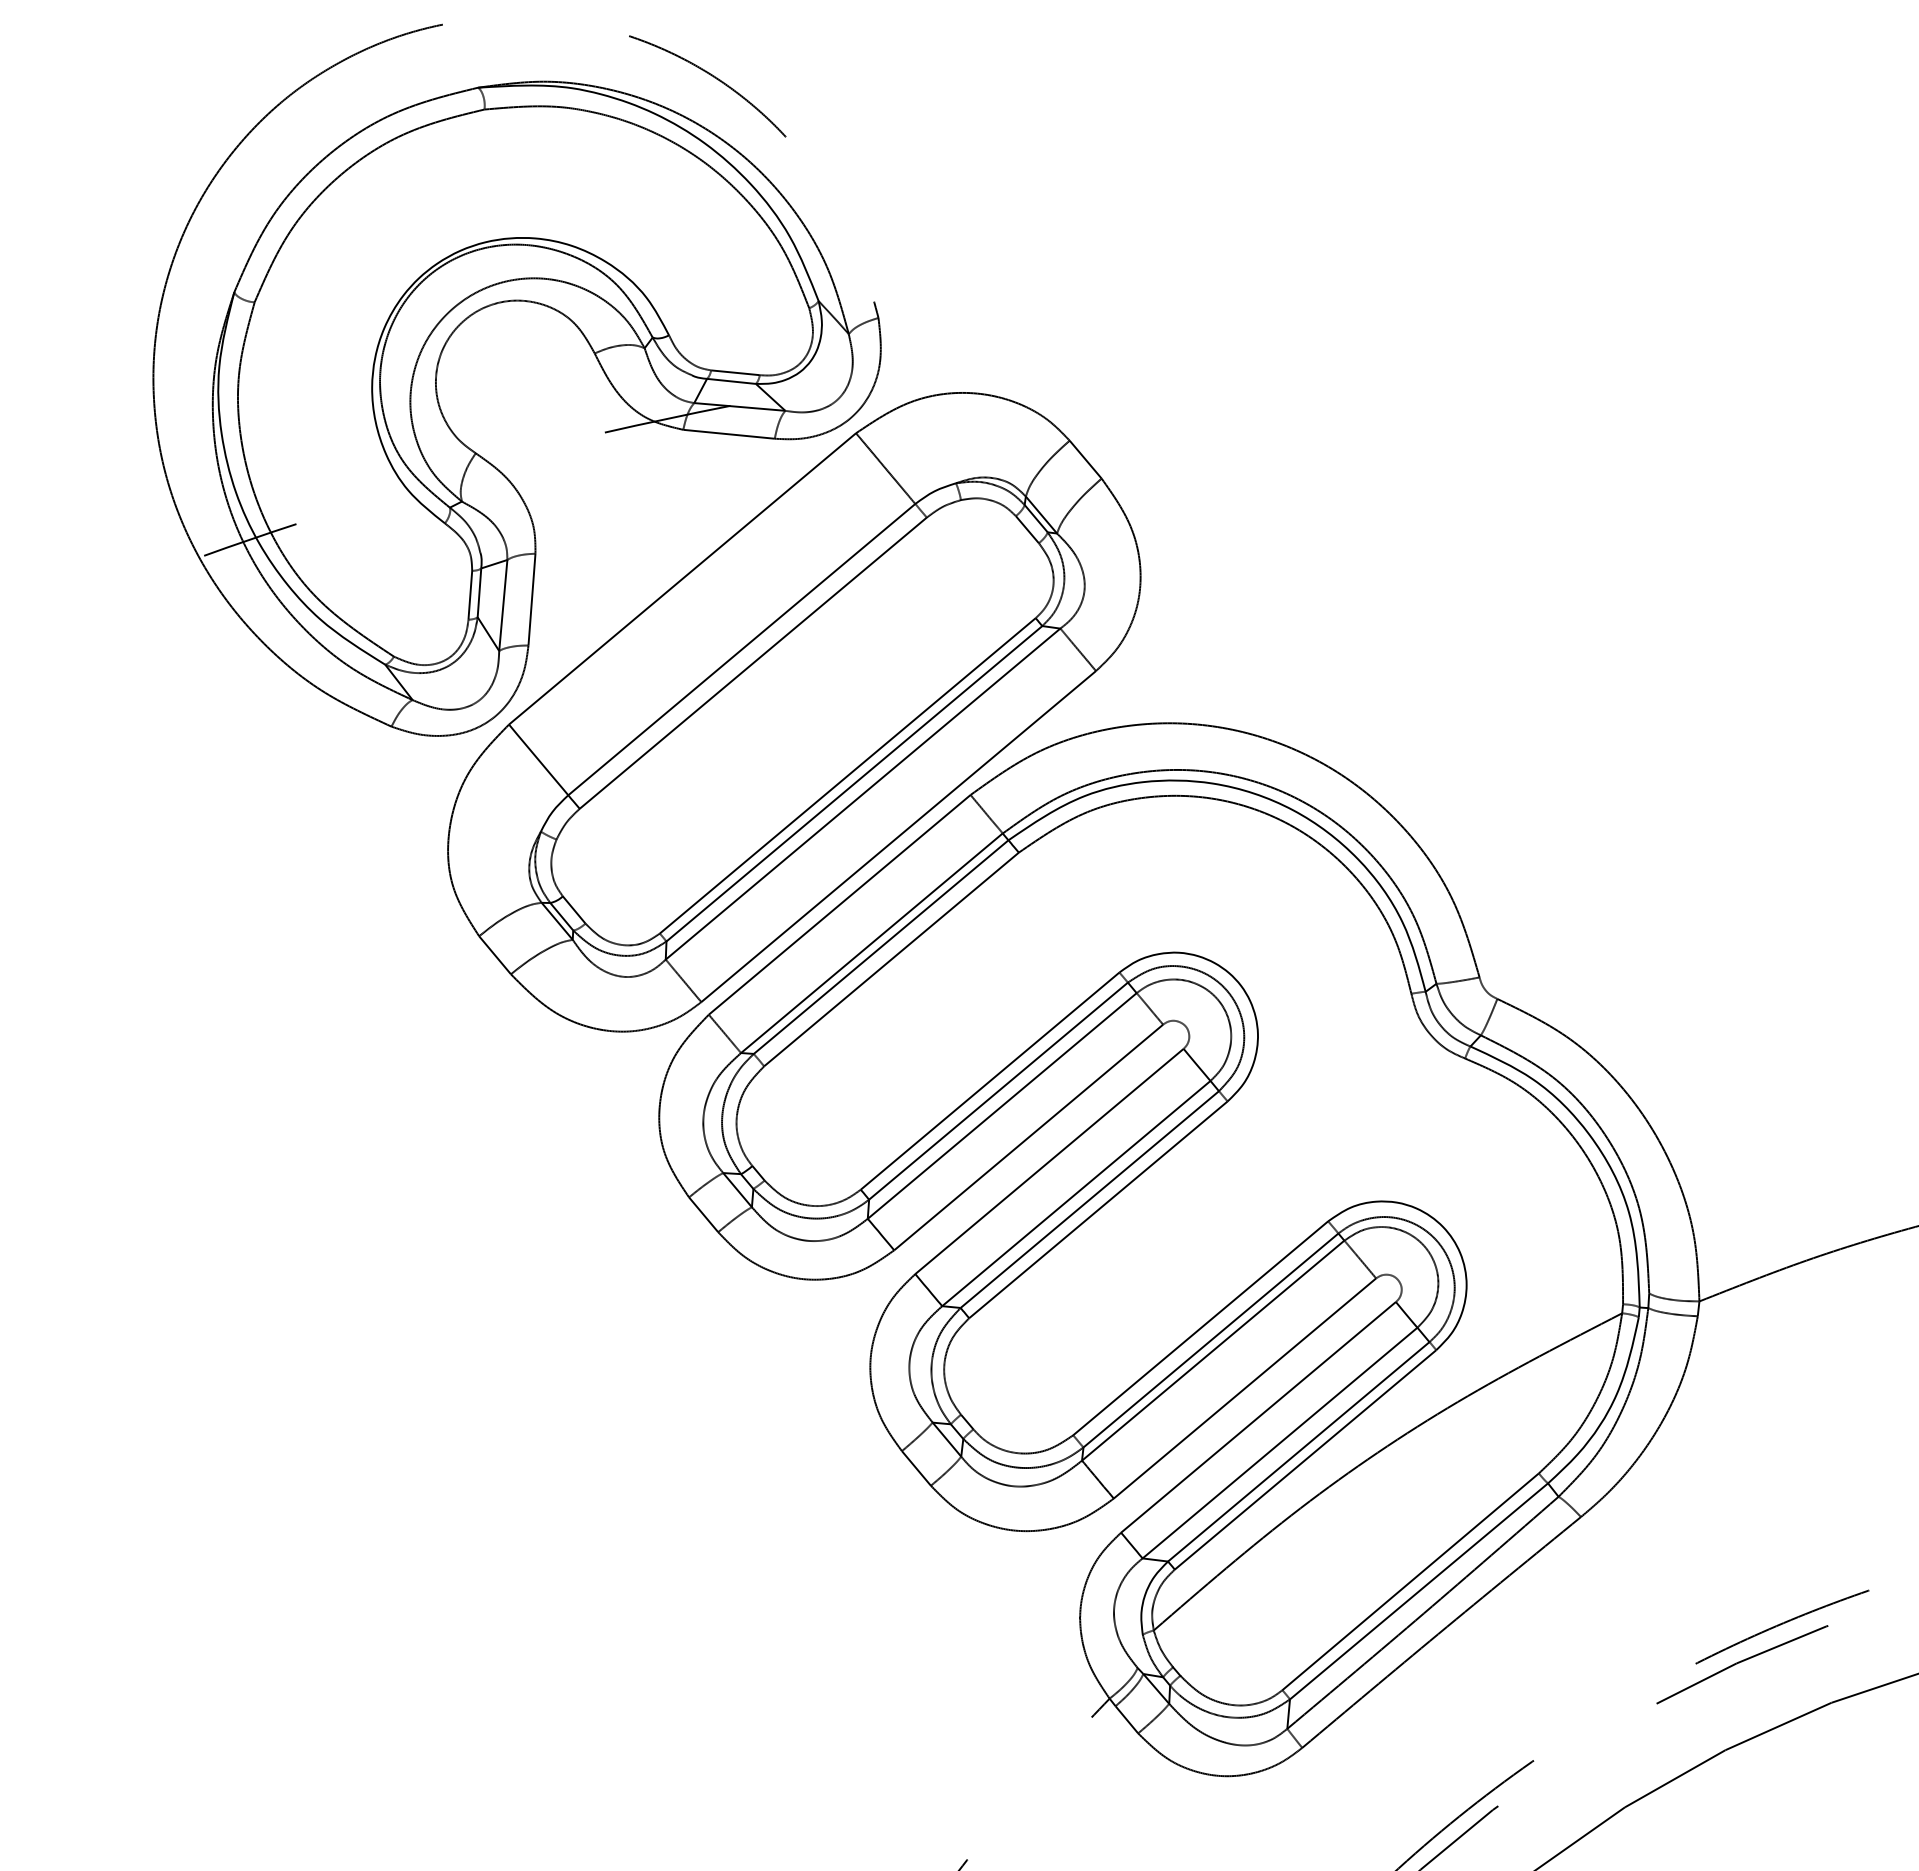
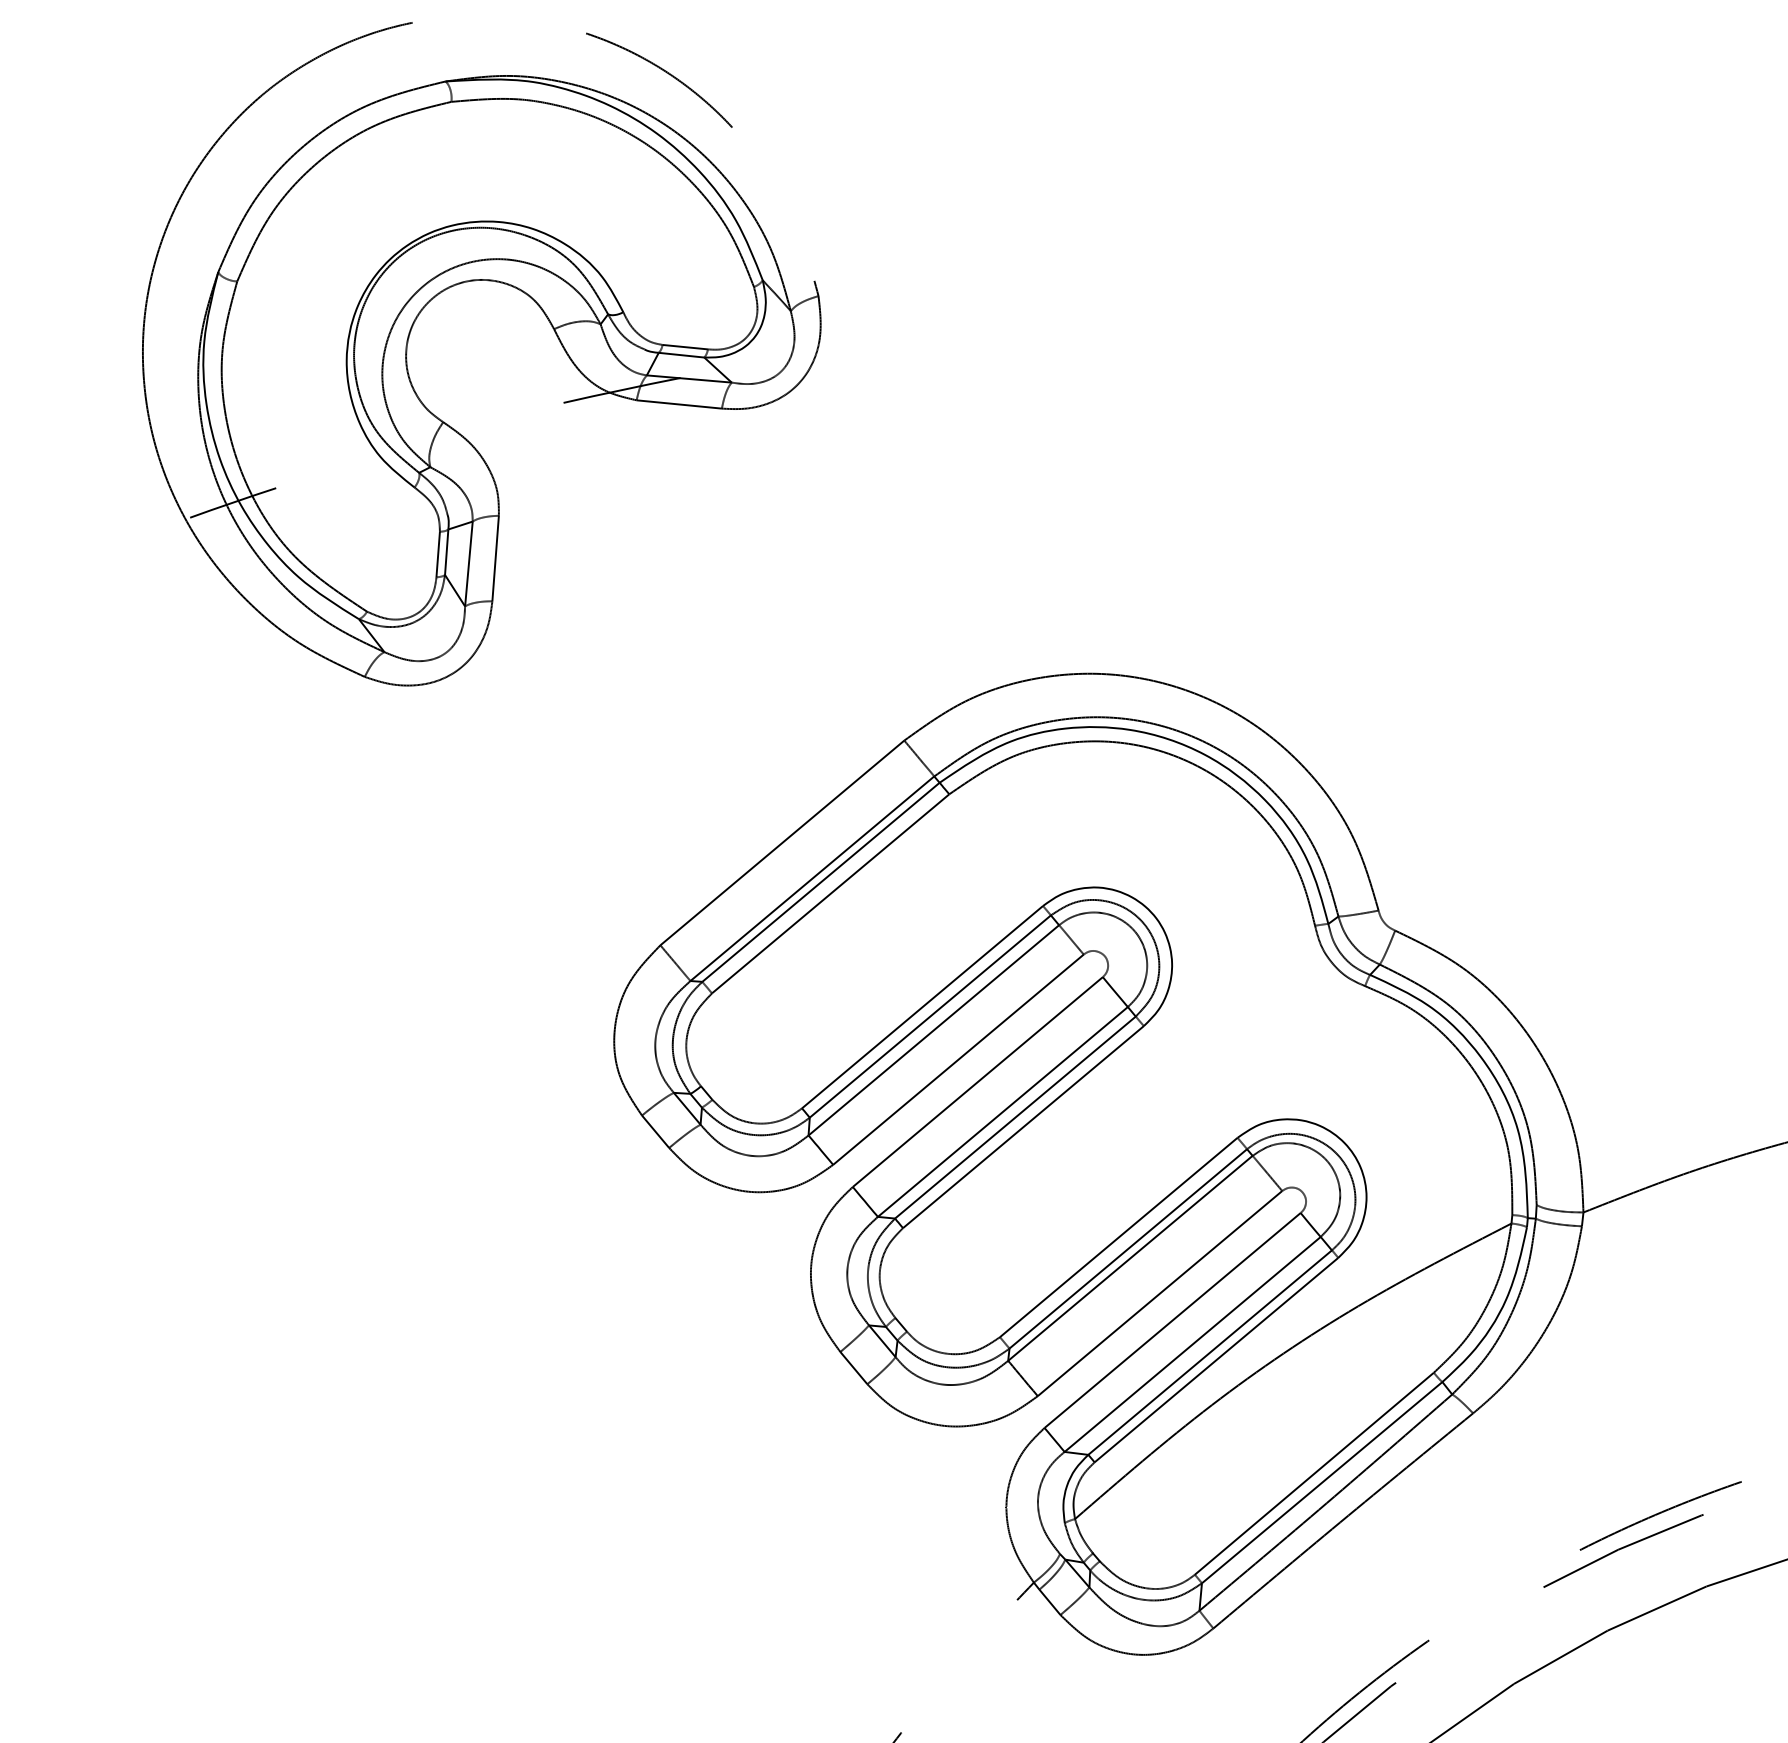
part: (794, 712) -> (740, 663), removed

